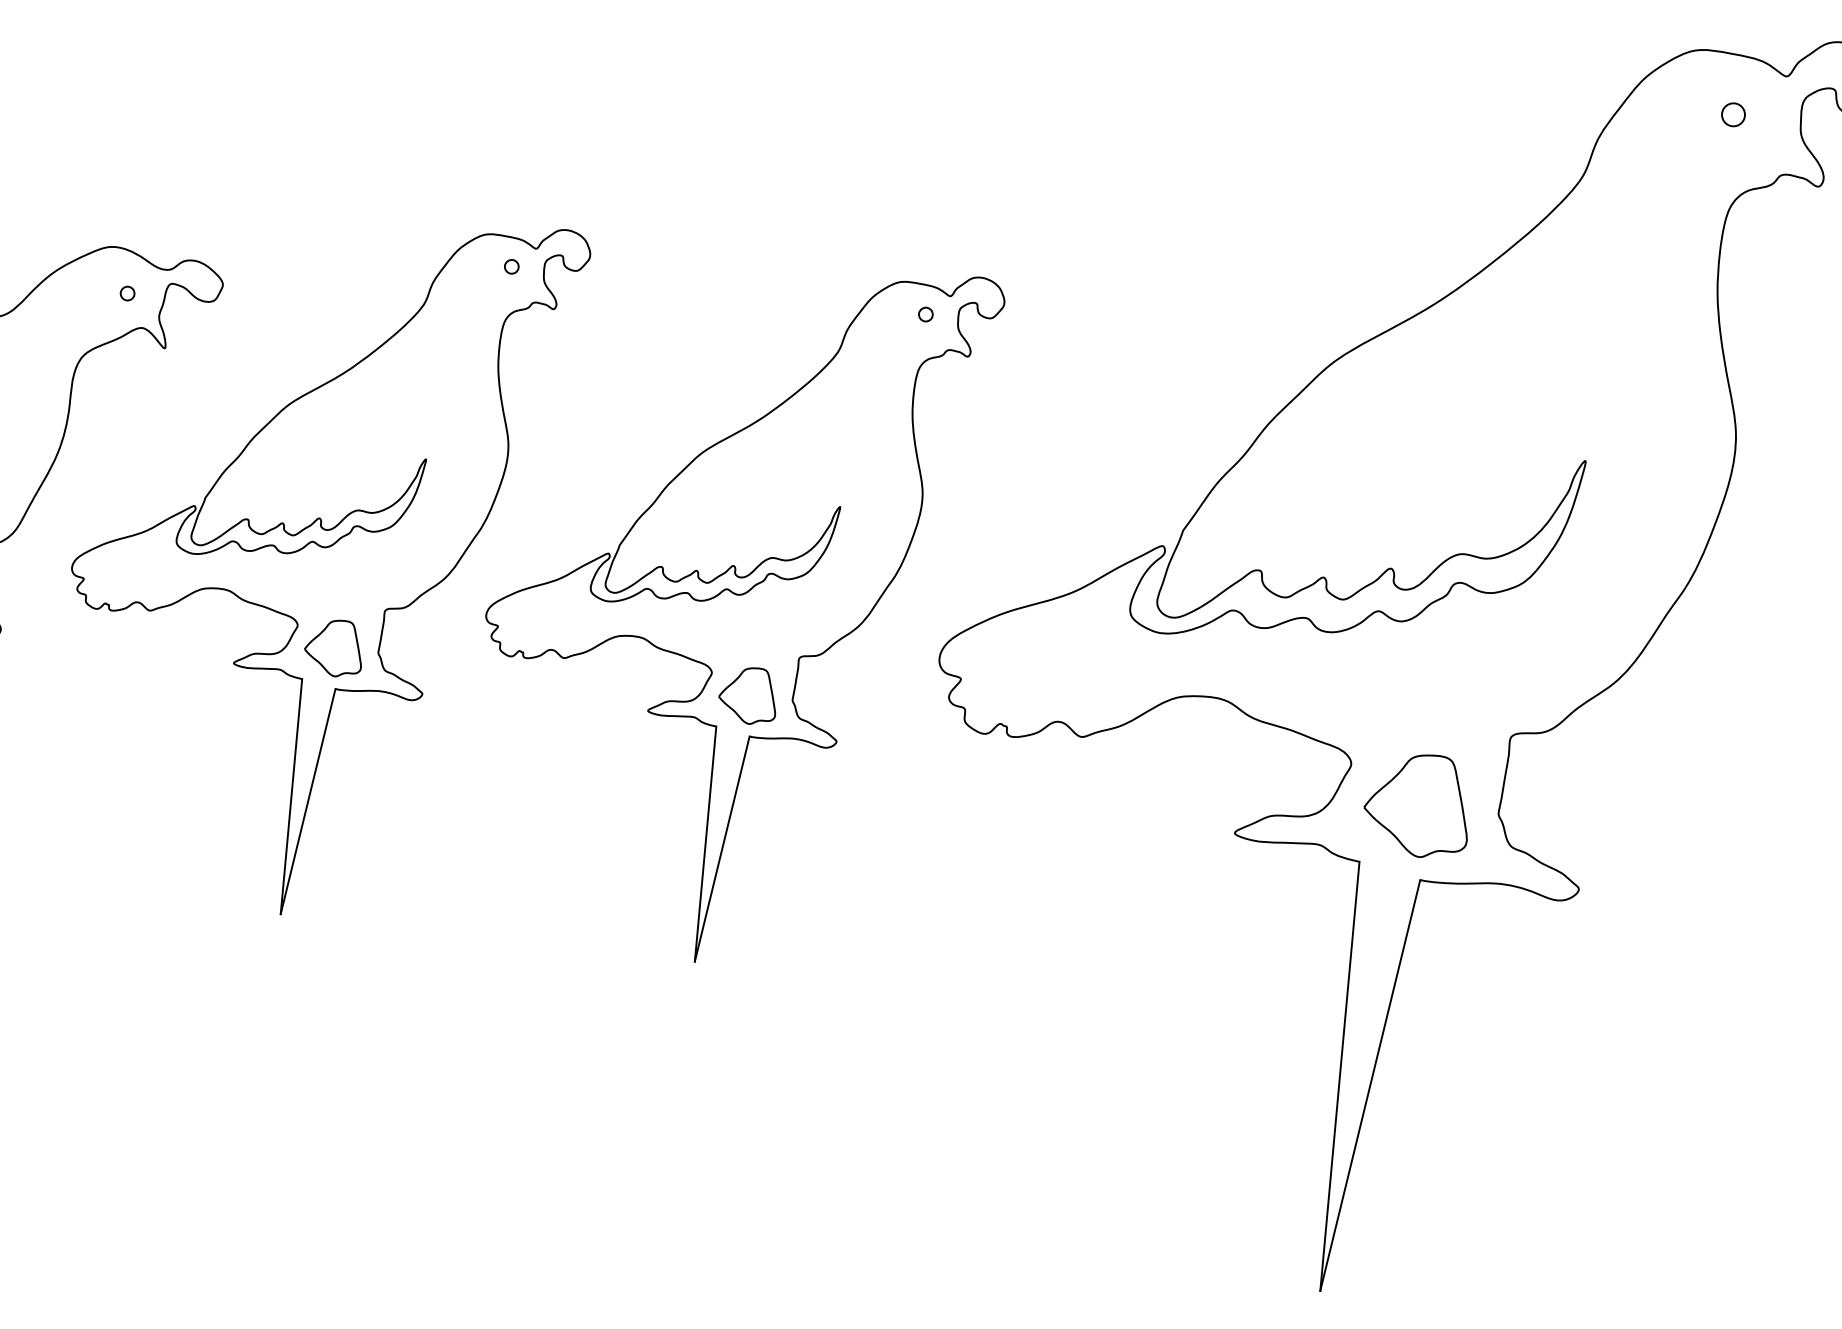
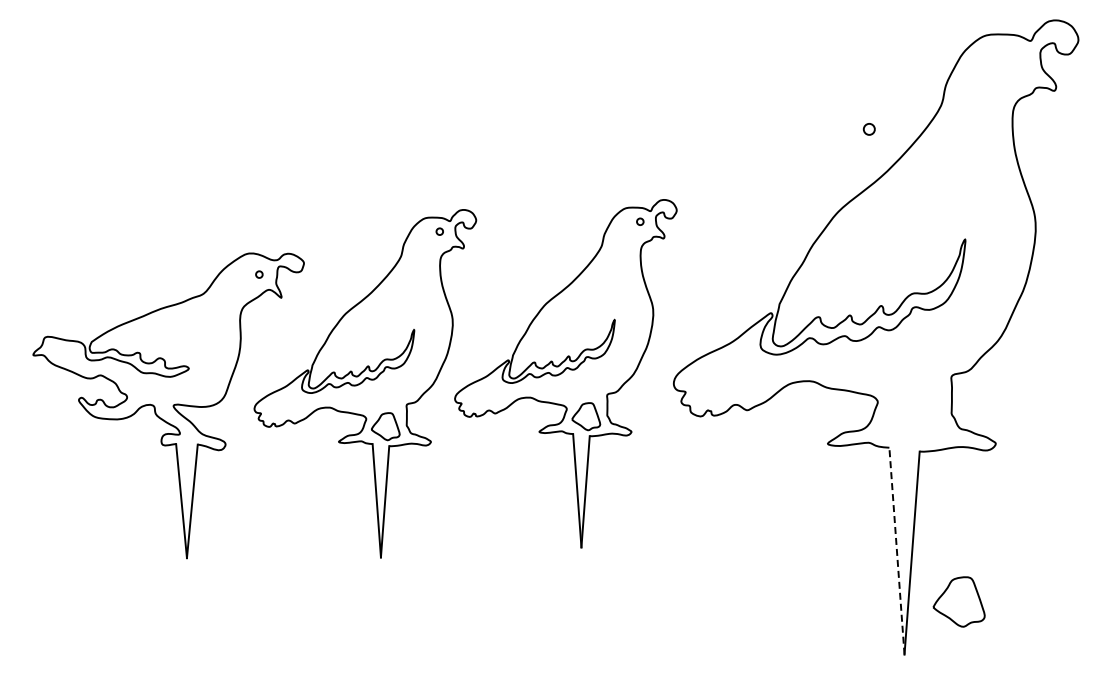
circle: (1731, 114) -> (868, 129), moved
part: (1417, 803) -> (958, 601), moved
line: (1338, 1076) -> (896, 551), solid -> dashed

